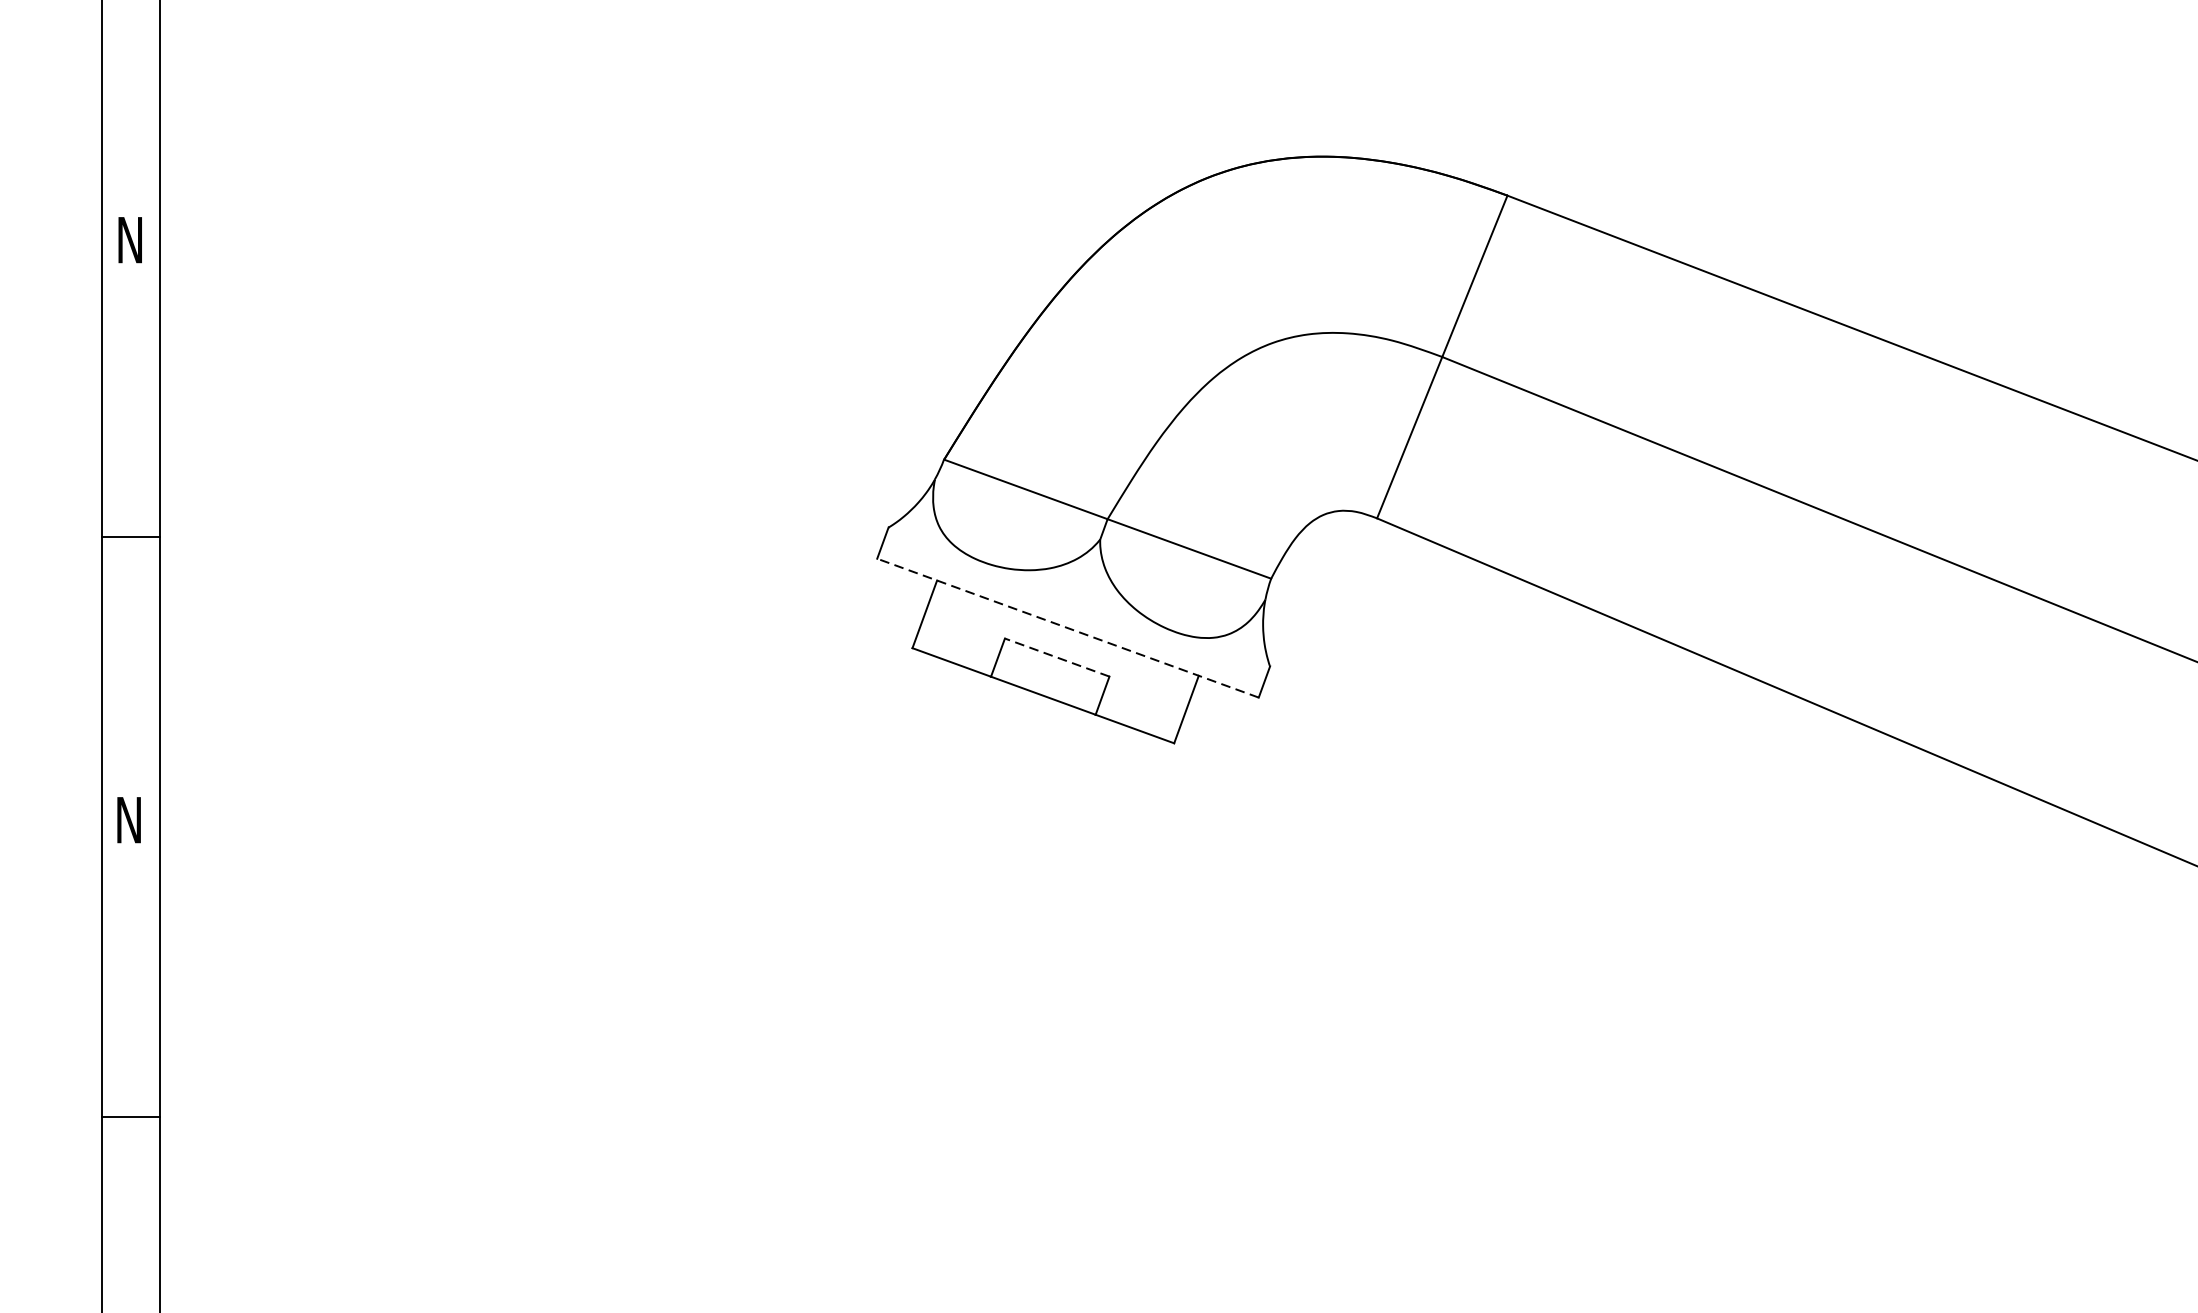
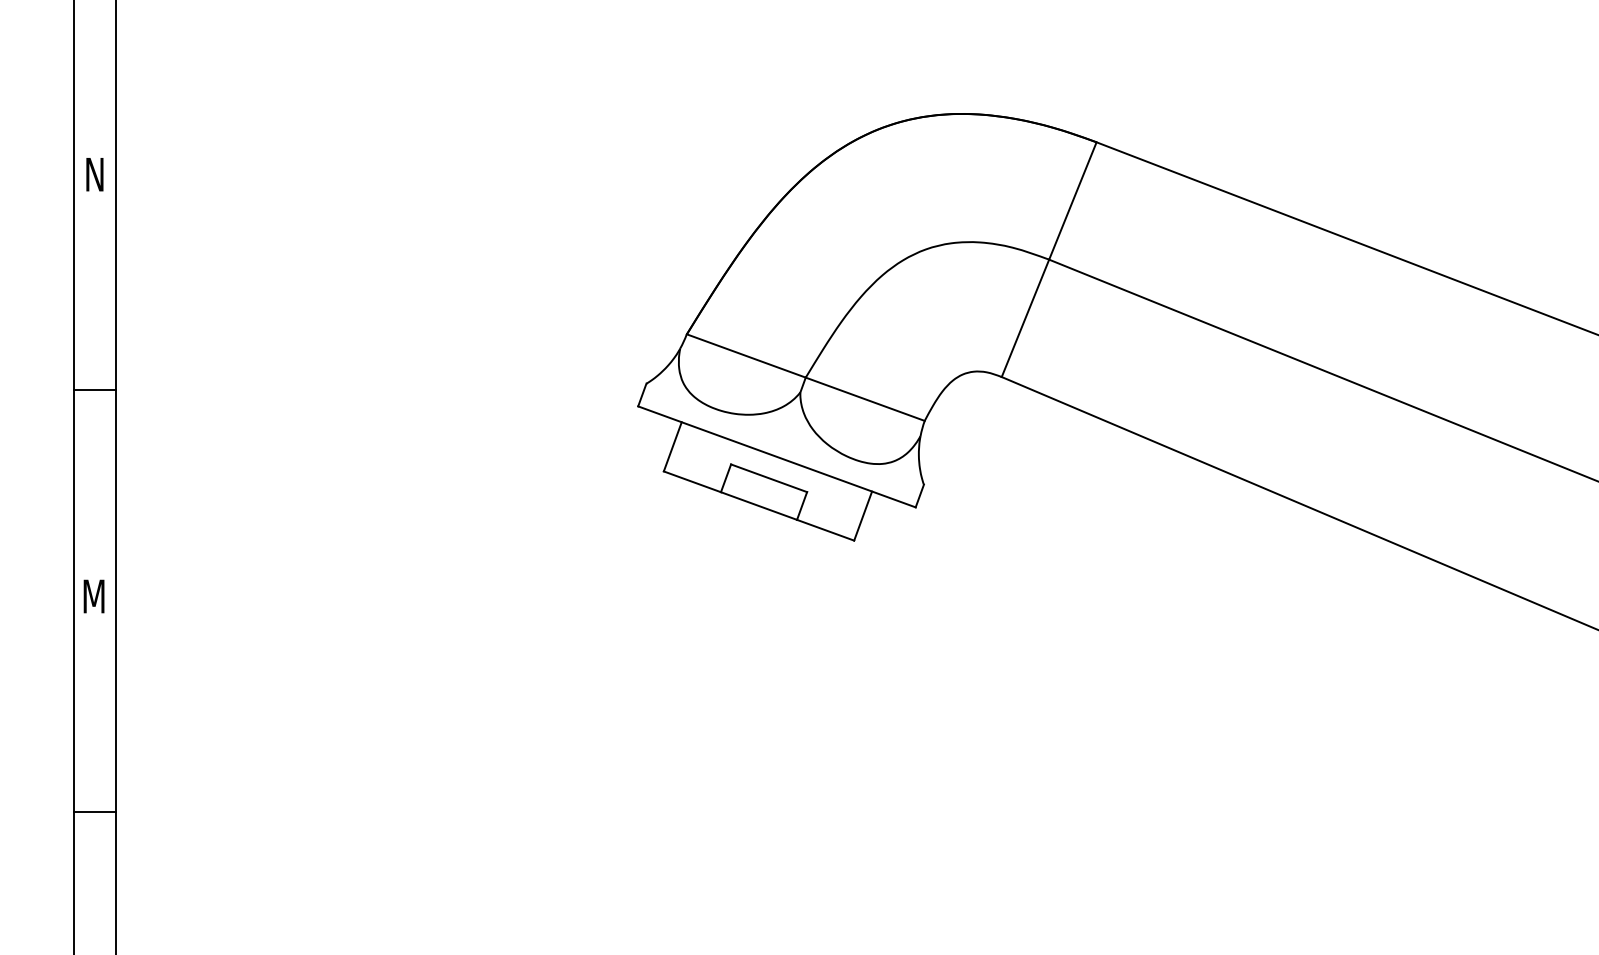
line: (1067, 627) -> (776, 456), dashed -> solid
line: (1056, 657) -> (768, 478), dashed -> solid
text: (128, 820) -> (93, 596), N -> M

